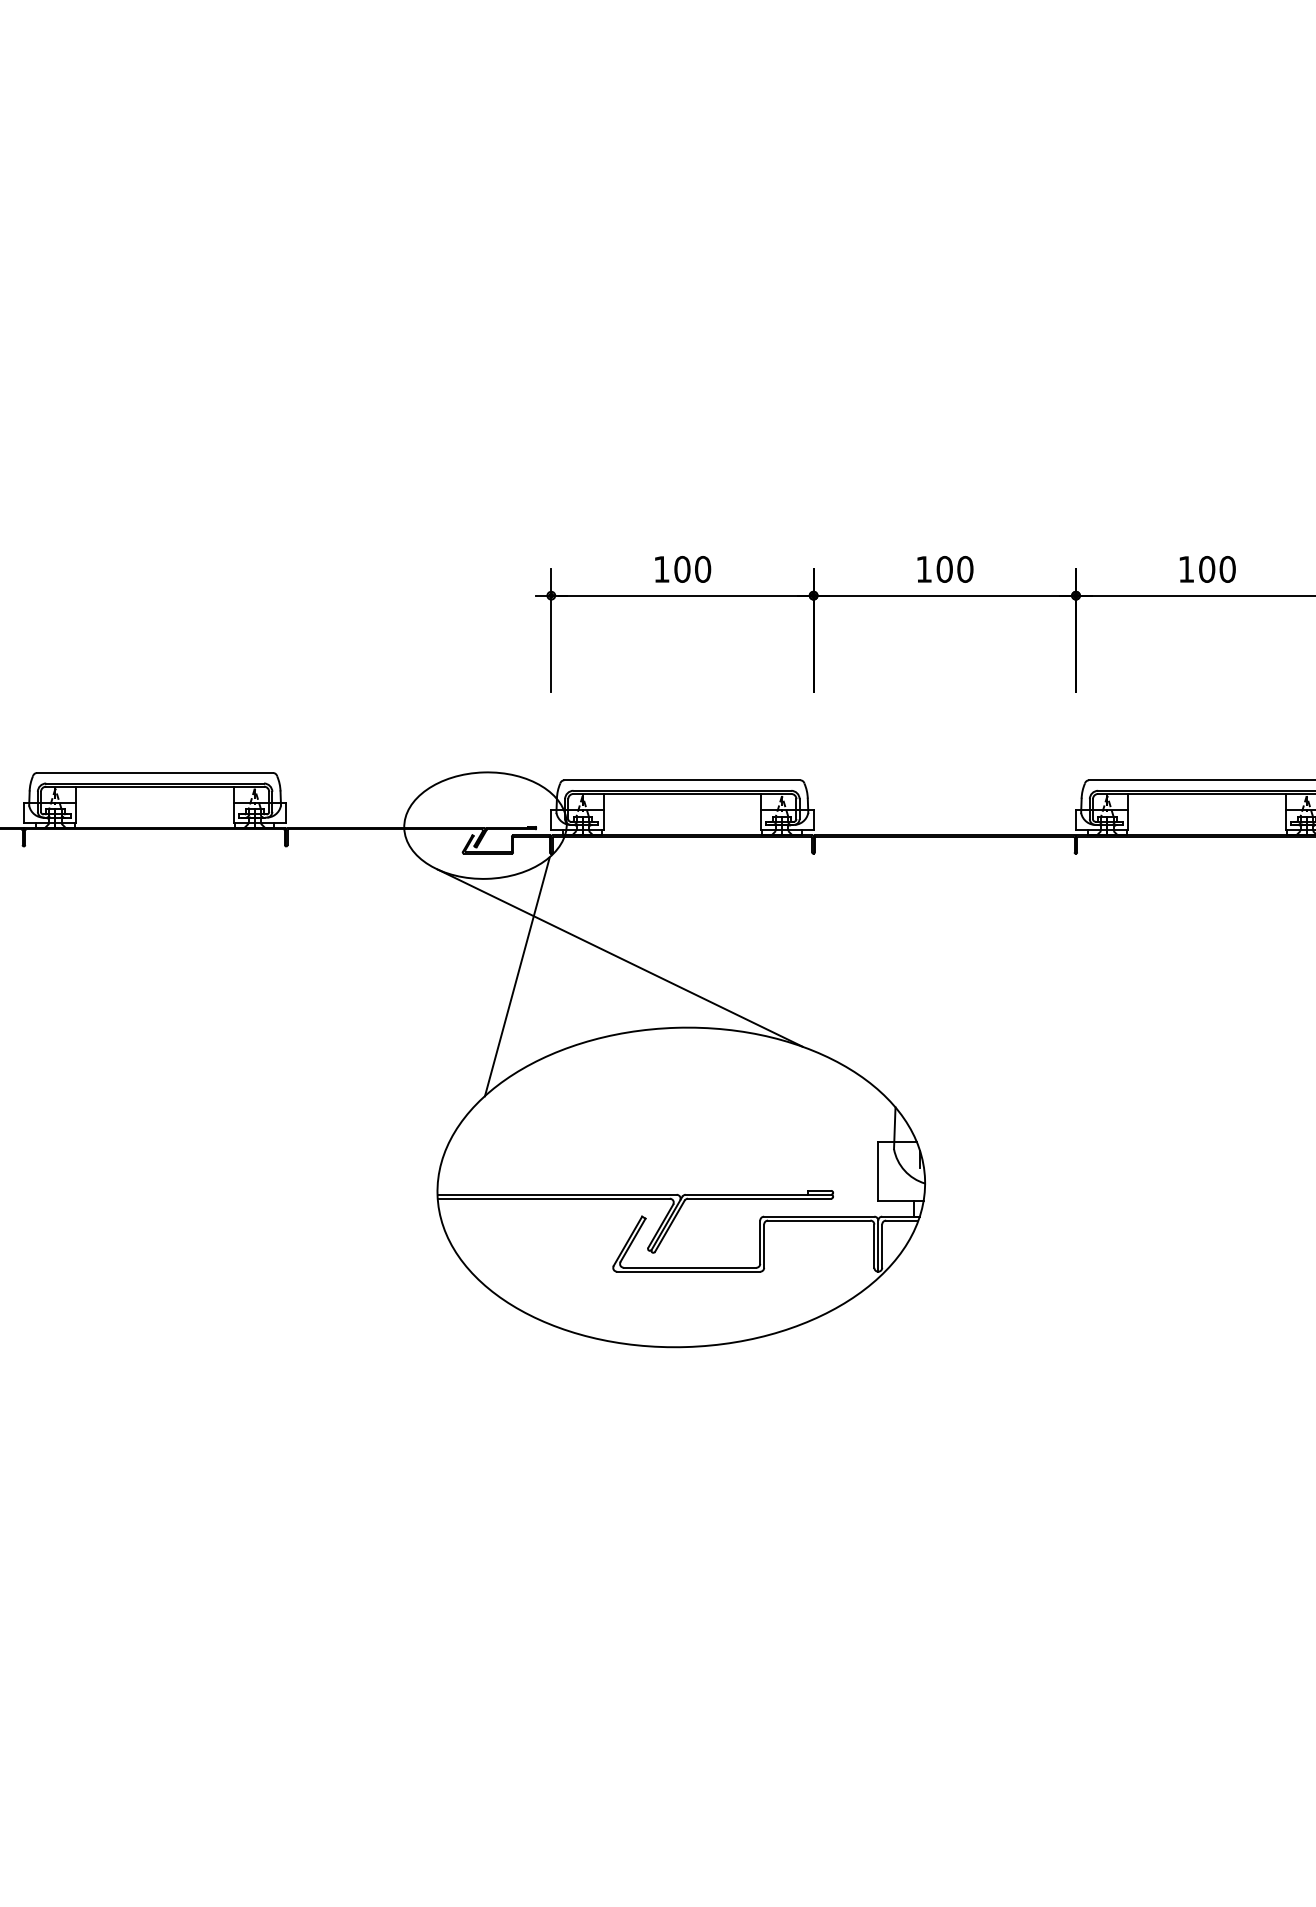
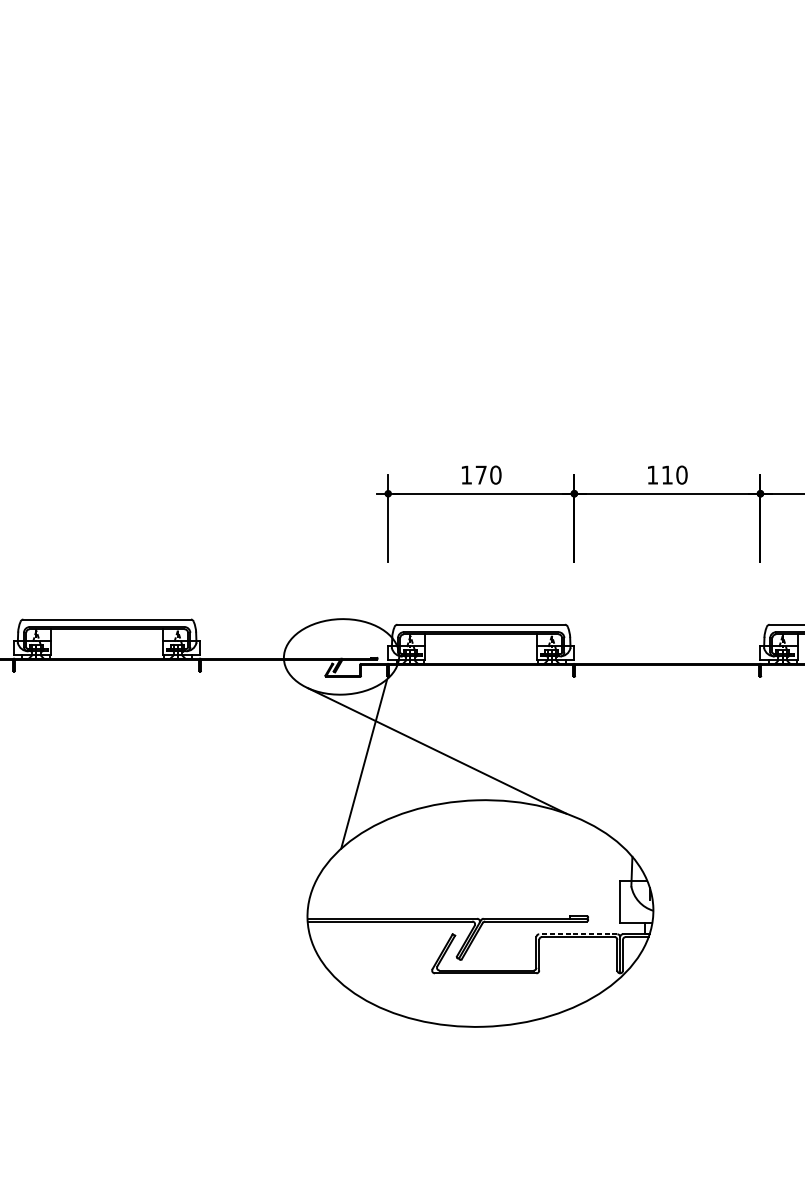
text: (682, 568) -> (481, 474), 100 -> 170
text: (944, 569) -> (667, 475), 100 -> 110
line: (818, 1216) -> (577, 934), solid -> dashed

